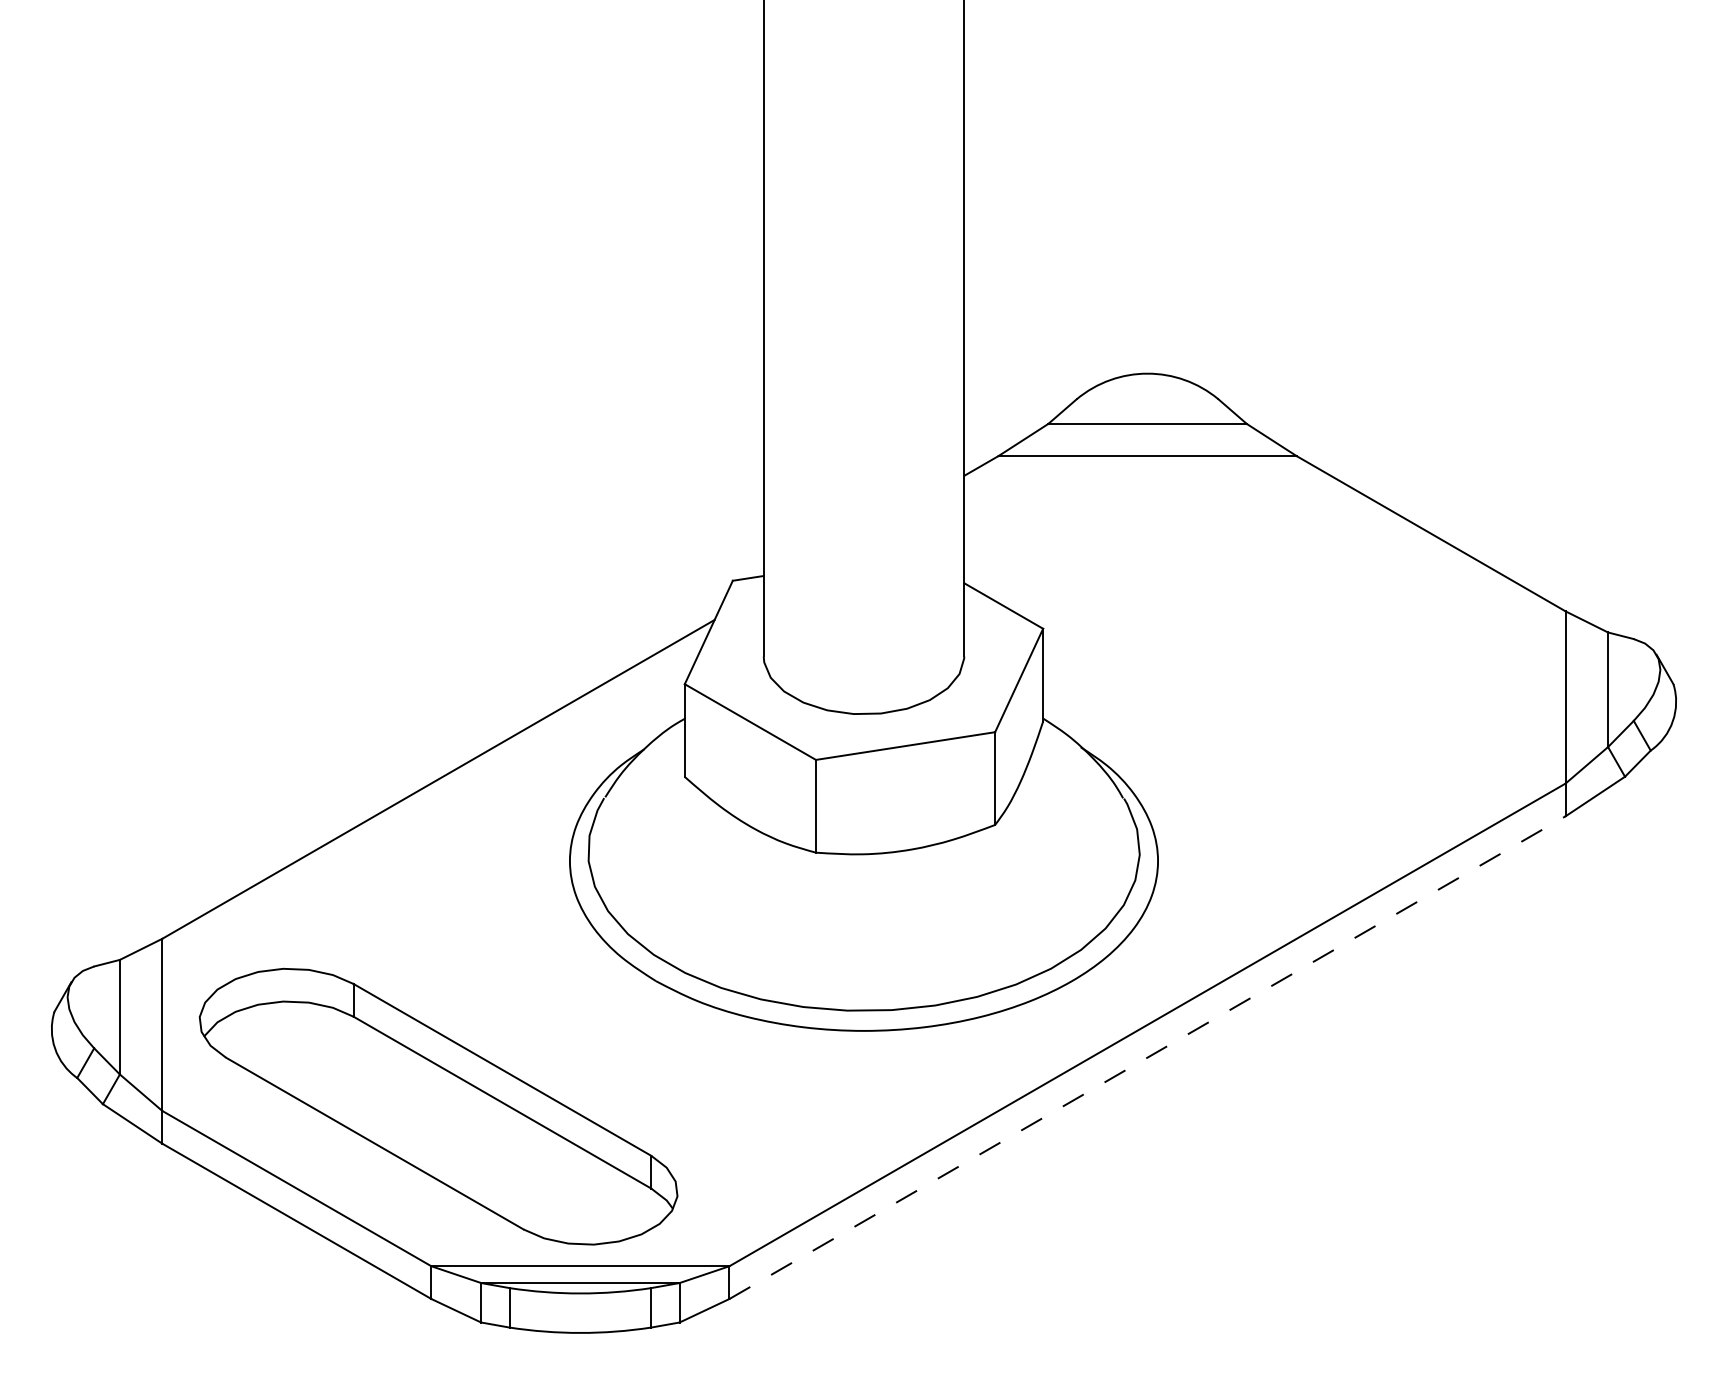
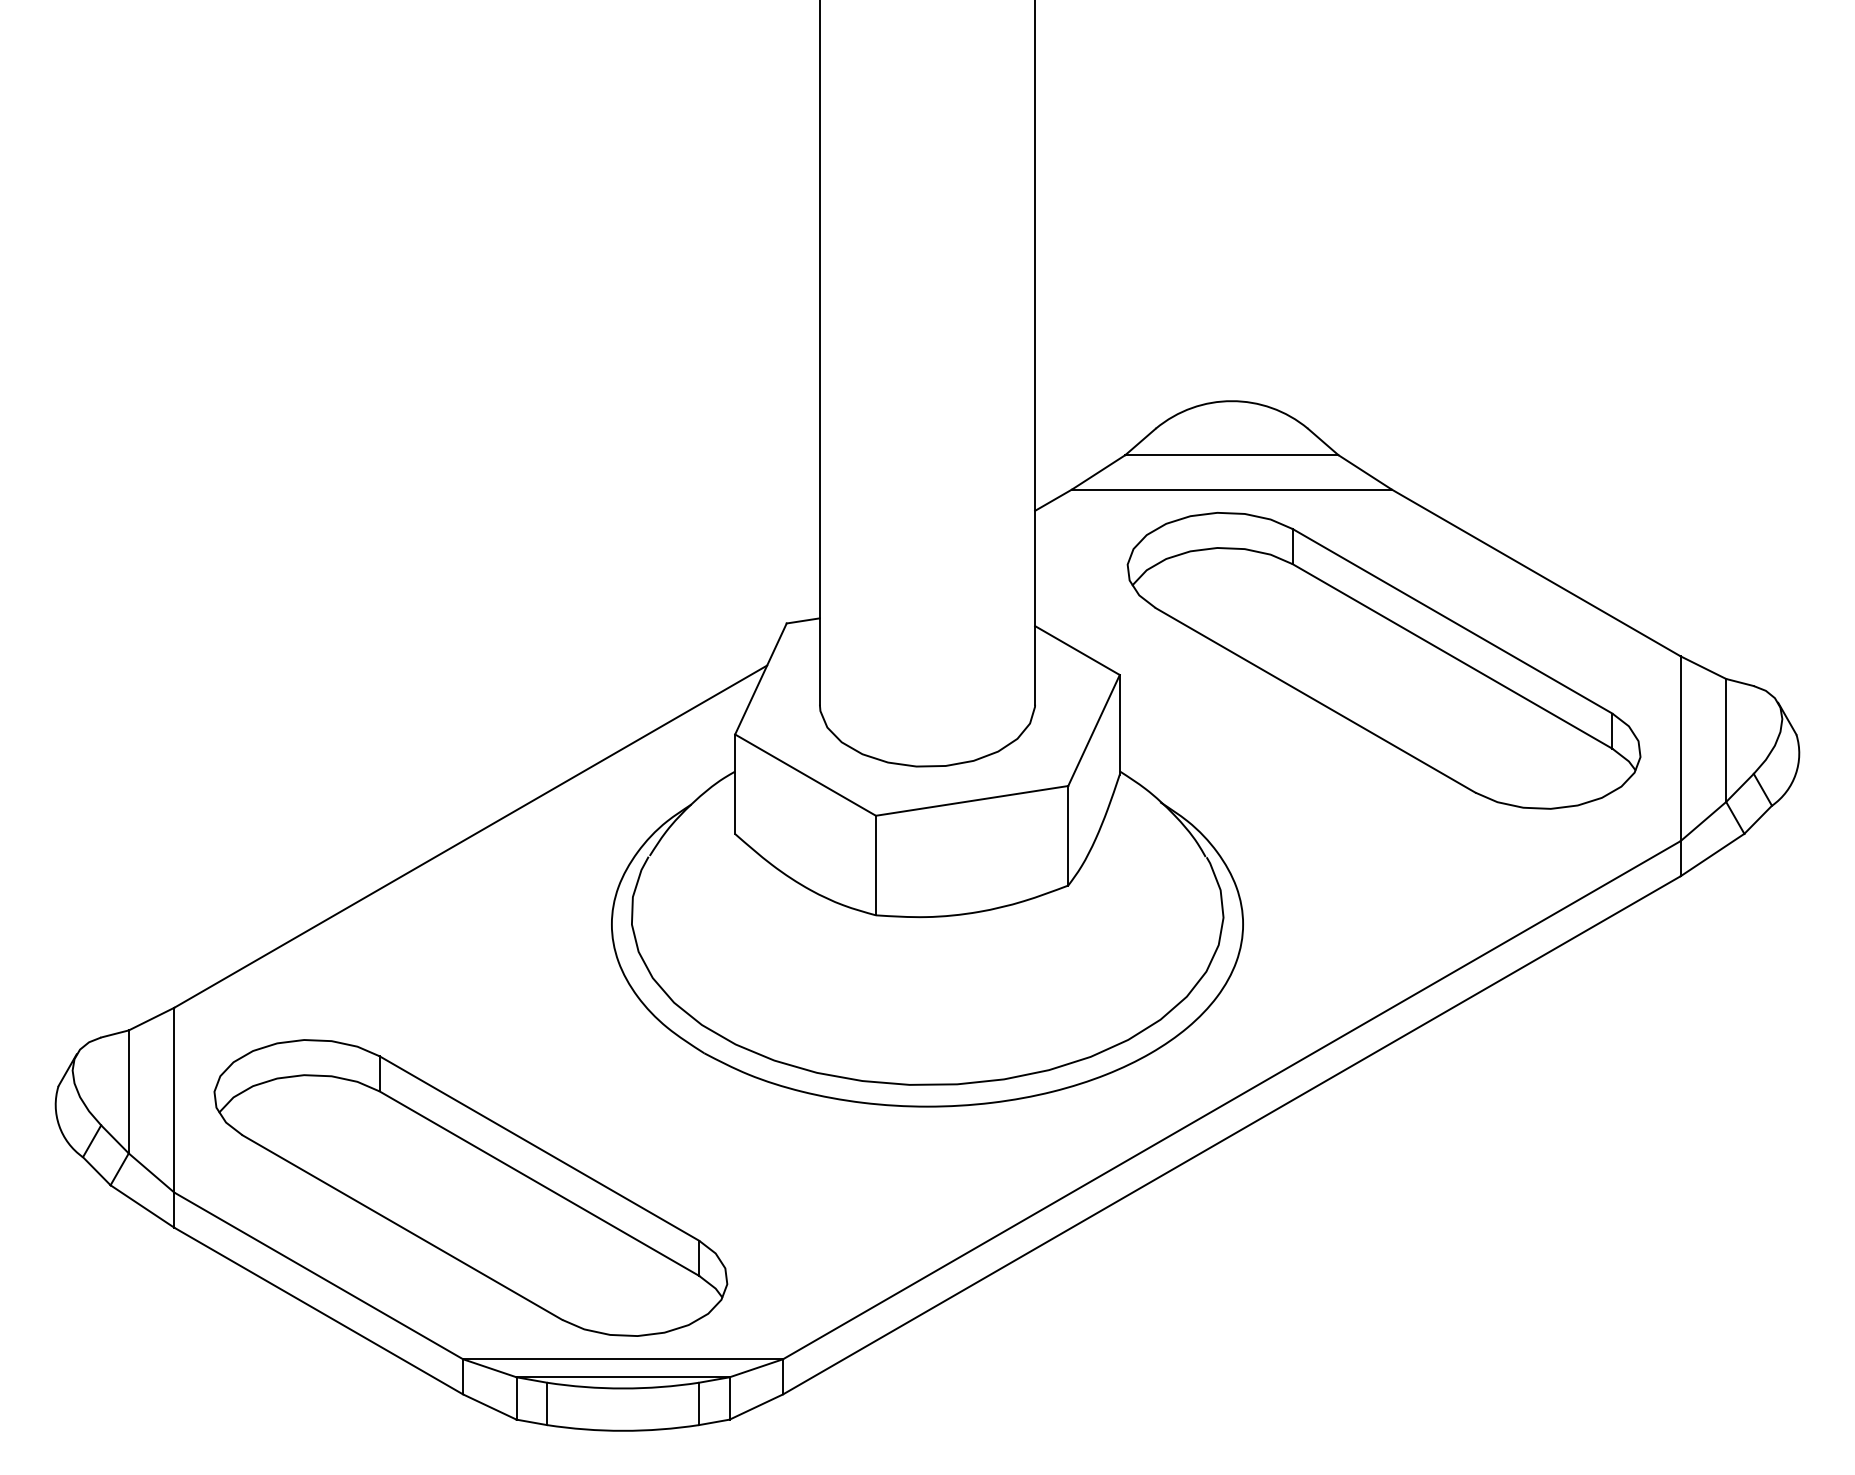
part: (1289, 615) -> (1384, 660), added
line: (1147, 1057) -> (1231, 1135), dashed -> solid

